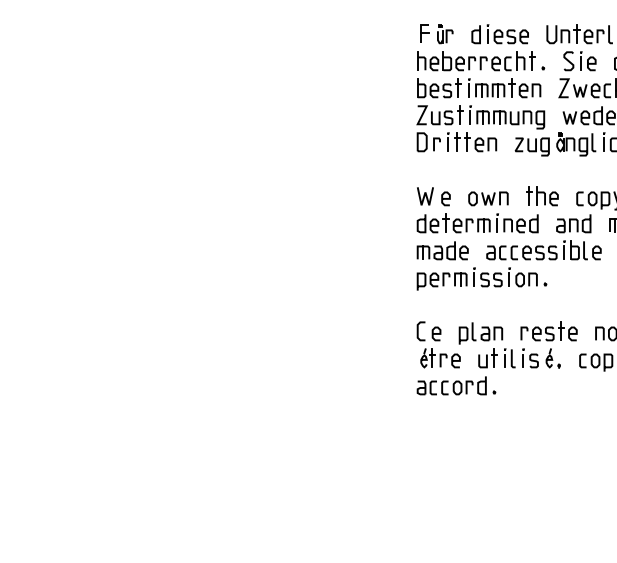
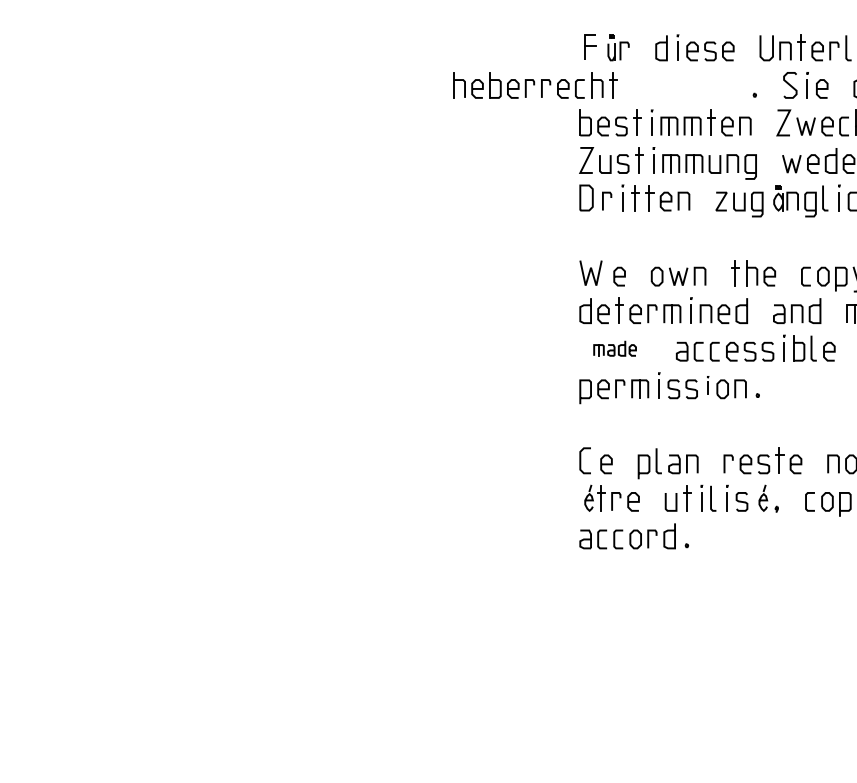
part: (476, 61) -> (535, 85), moved
part: (442, 250) -> (614, 348), size x0.6
part: (509, 277) -> (707, 385), size x0.7

